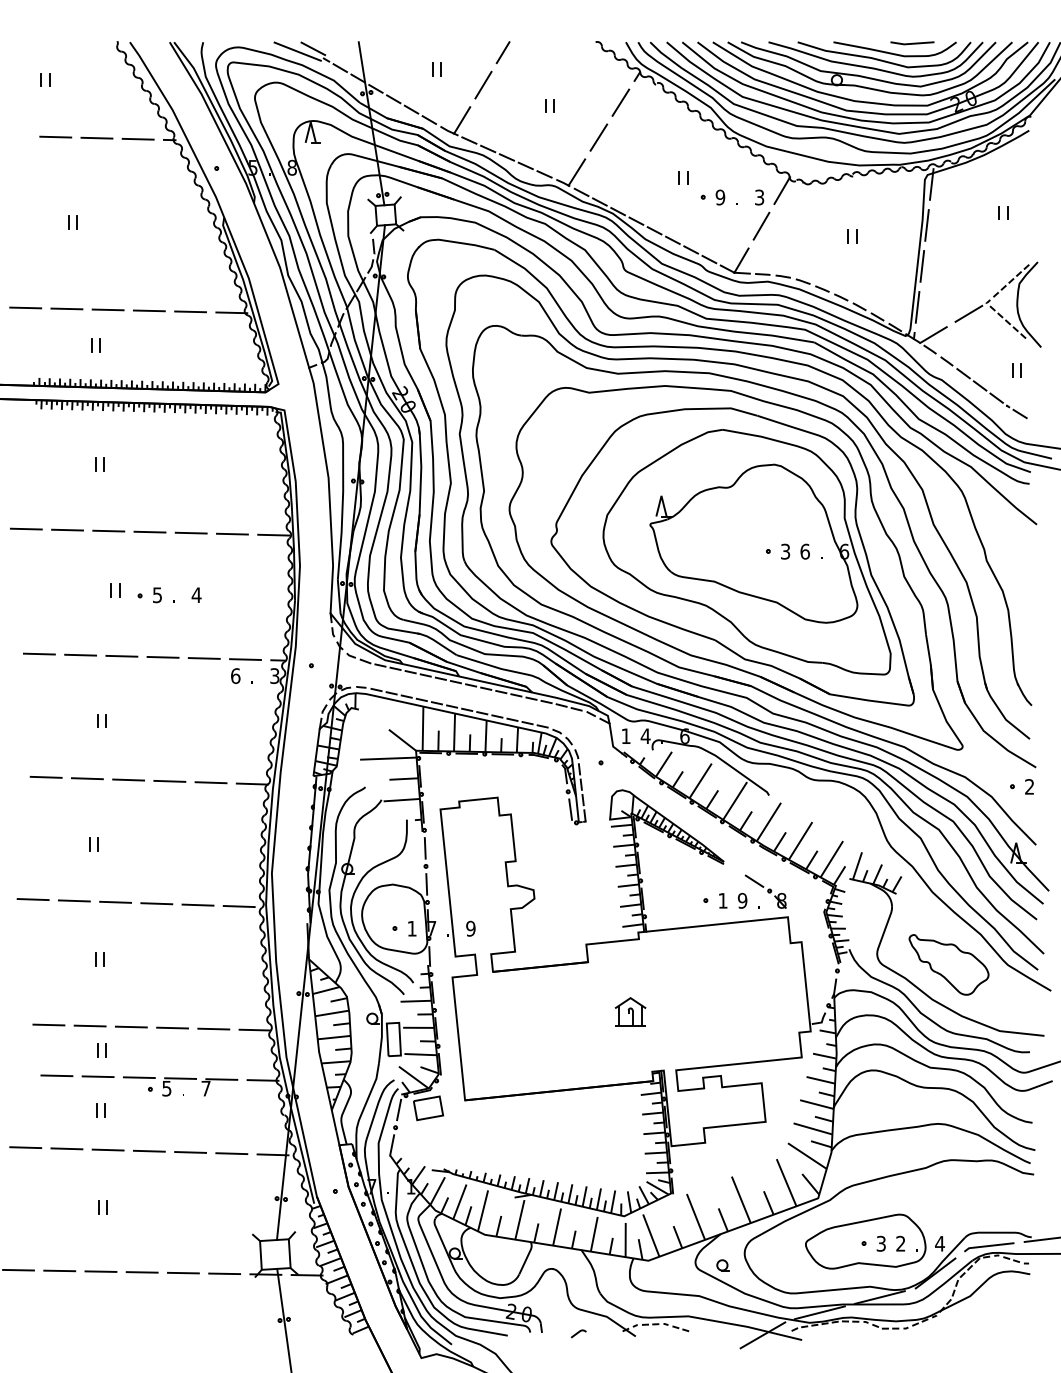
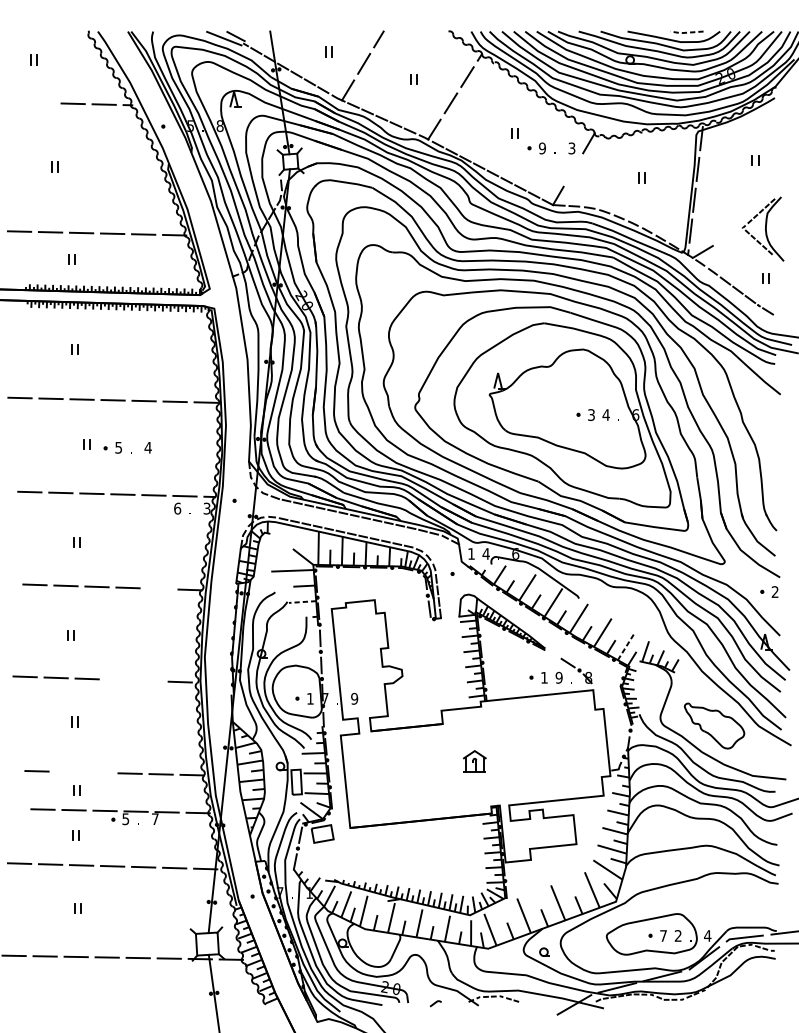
line: (912, 43) -> (687, 32), solid -> dashed
line: (55, 136) -> (41, 102), removed
line: (761, 225) -> (573, 169), removed
line: (968, 313) -> (729, 235), removed
text: (805, 551) -> (606, 414), 6 -> 4
line: (210, 782) -> (158, 588), removed
line: (401, 800) -> (302, 602), solid -> dashed
line: (832, 858) -> (626, 645), solid -> dashed
line: (156, 903) -> (117, 679), removed
line: (197, 904) -> (148, 680), removed
line: (89, 1025) -> (67, 771), removed
line: (130, 1026) -> (98, 772), removed
text: (880, 1243) -> (662, 935), 3 -> 7

